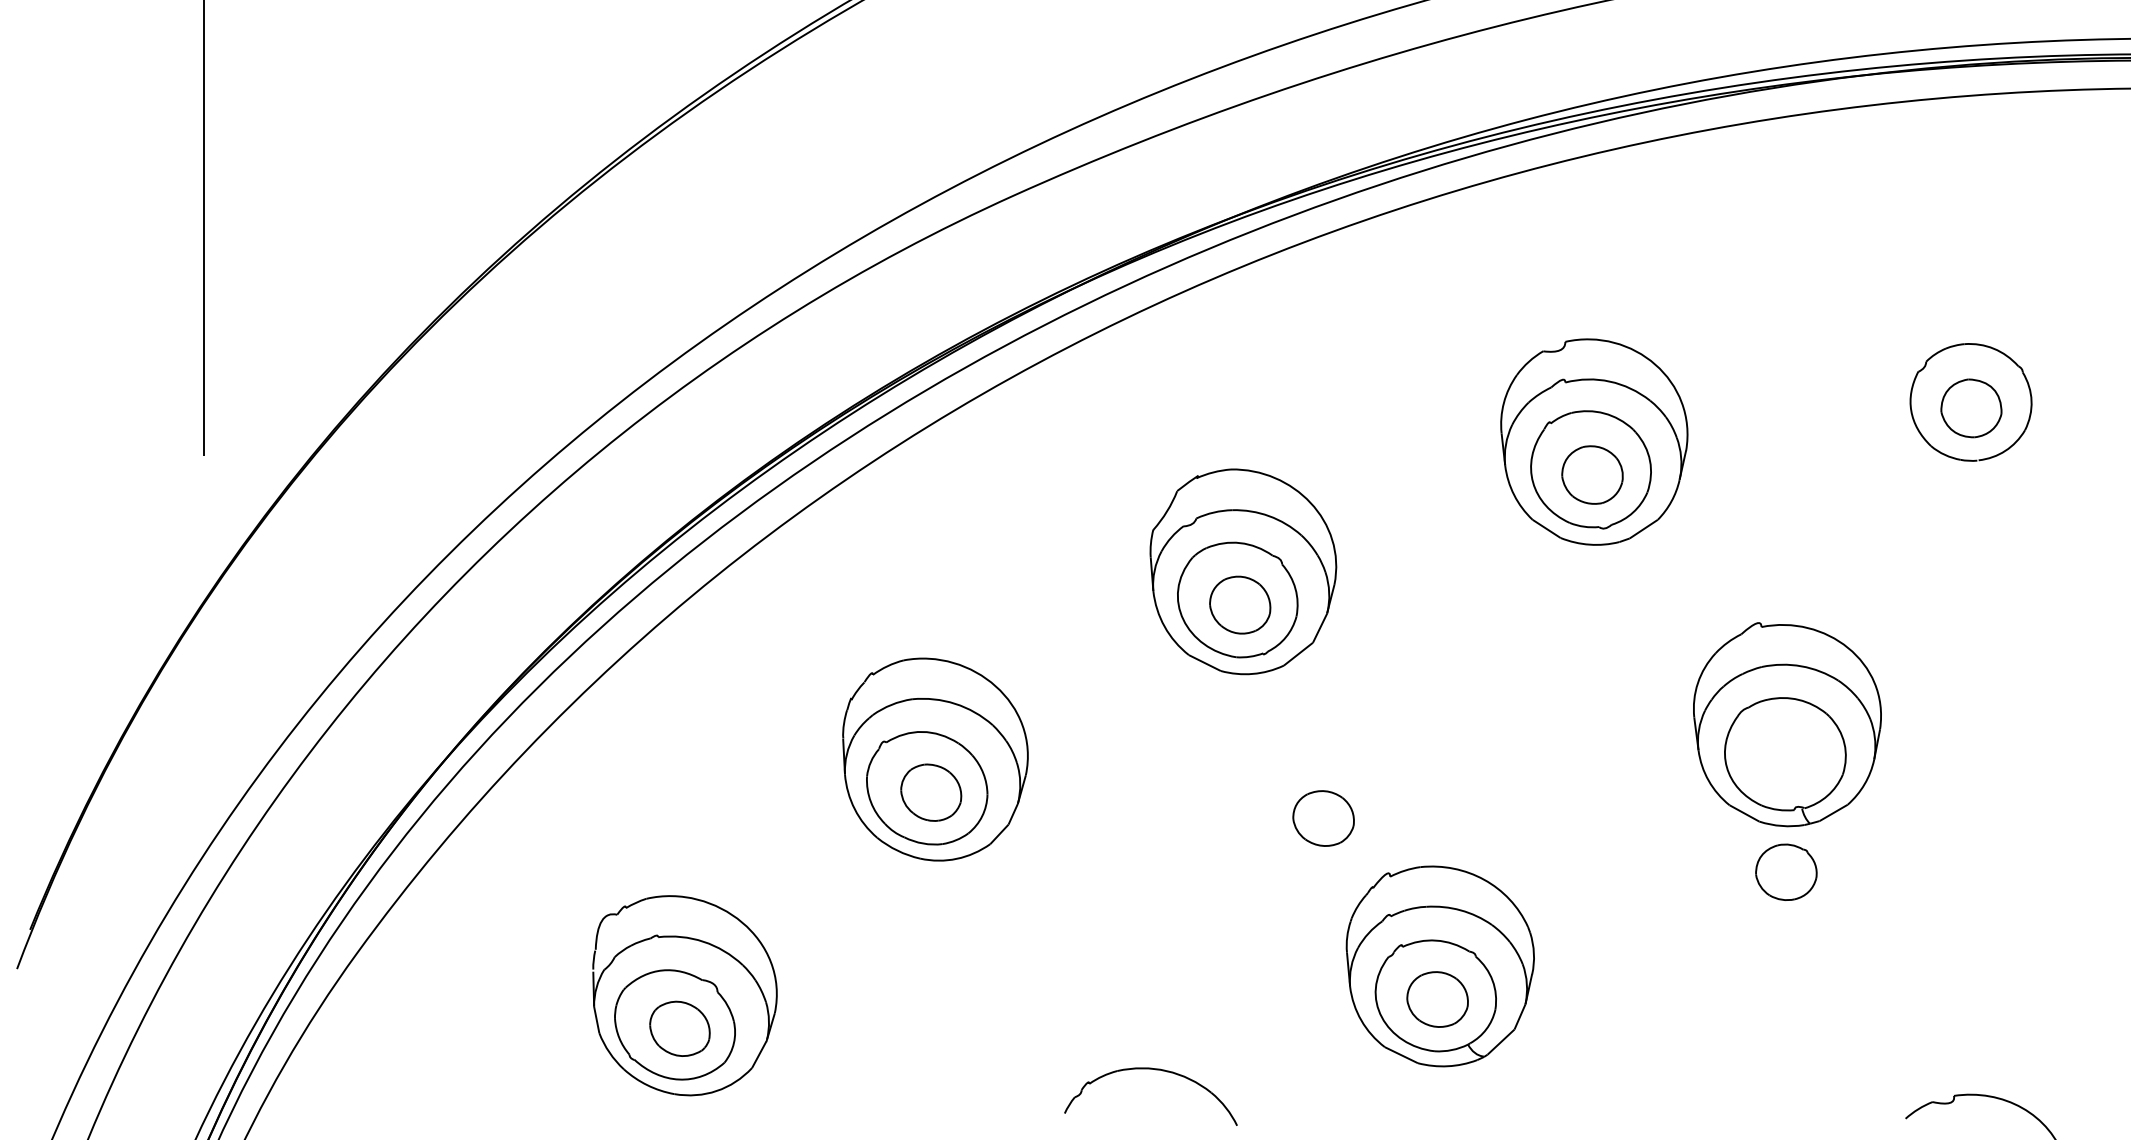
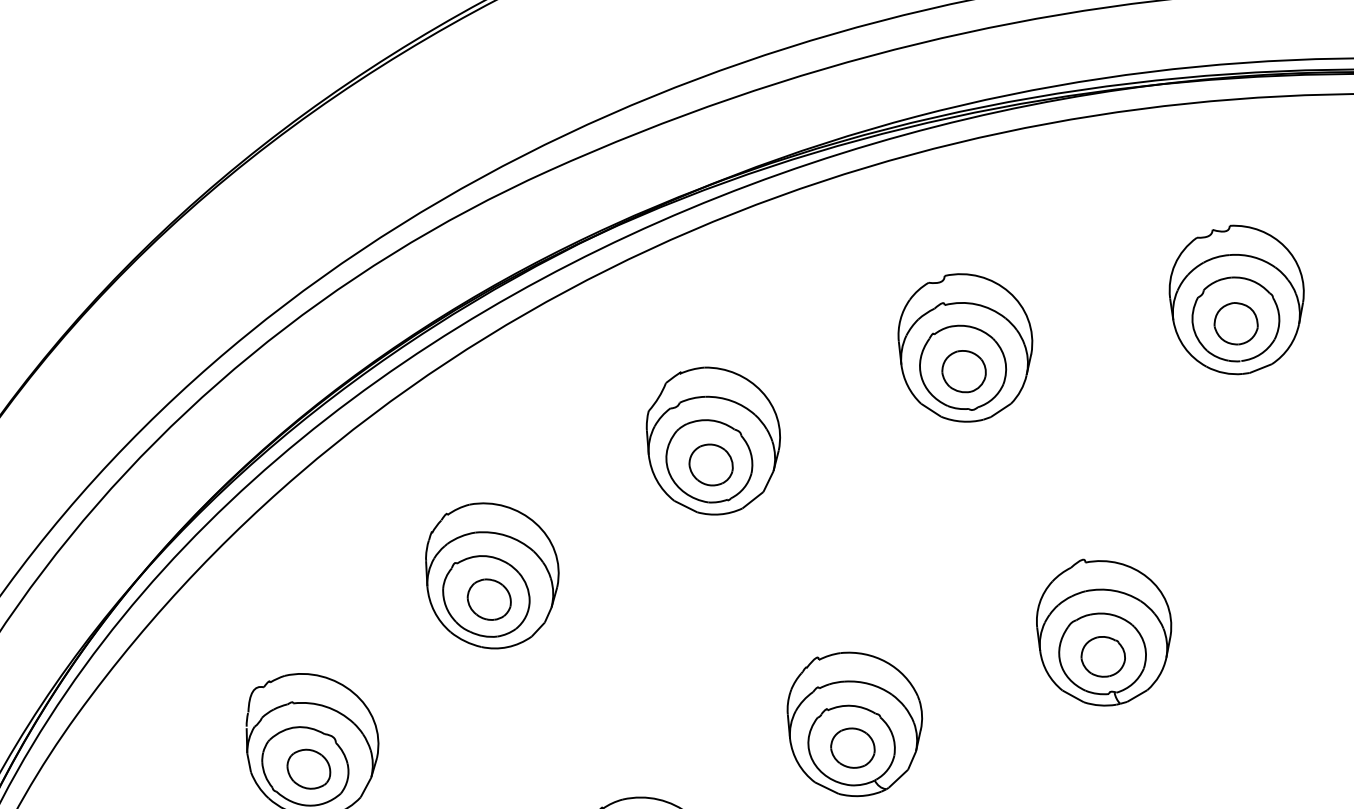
part: (1971, 375) -> (1236, 300), added
part: (1787, 724) -> (1104, 632), moved
part: (1323, 818) -> (770, 618), removed

